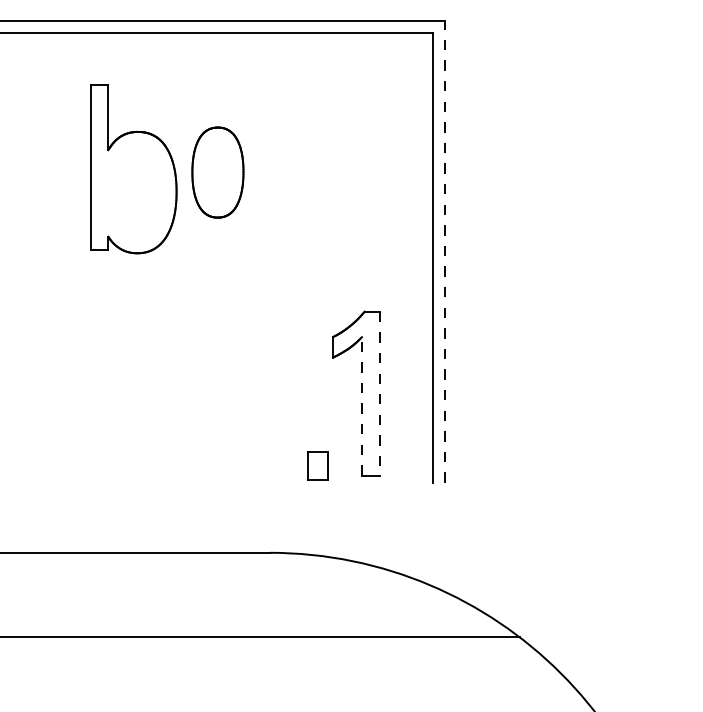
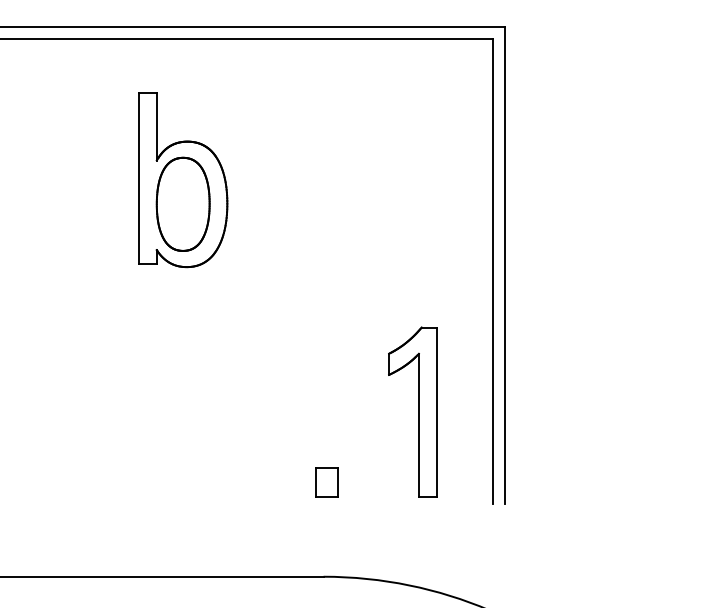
part: (217, 172) -> (182, 204), moved
line: (444, 252) -> (504, 266), dashed -> solid
line: (379, 393) -> (437, 412), dashed -> solid
line: (361, 405) -> (418, 424), dashed -> solid
part: (317, 465) -> (326, 482), moved

